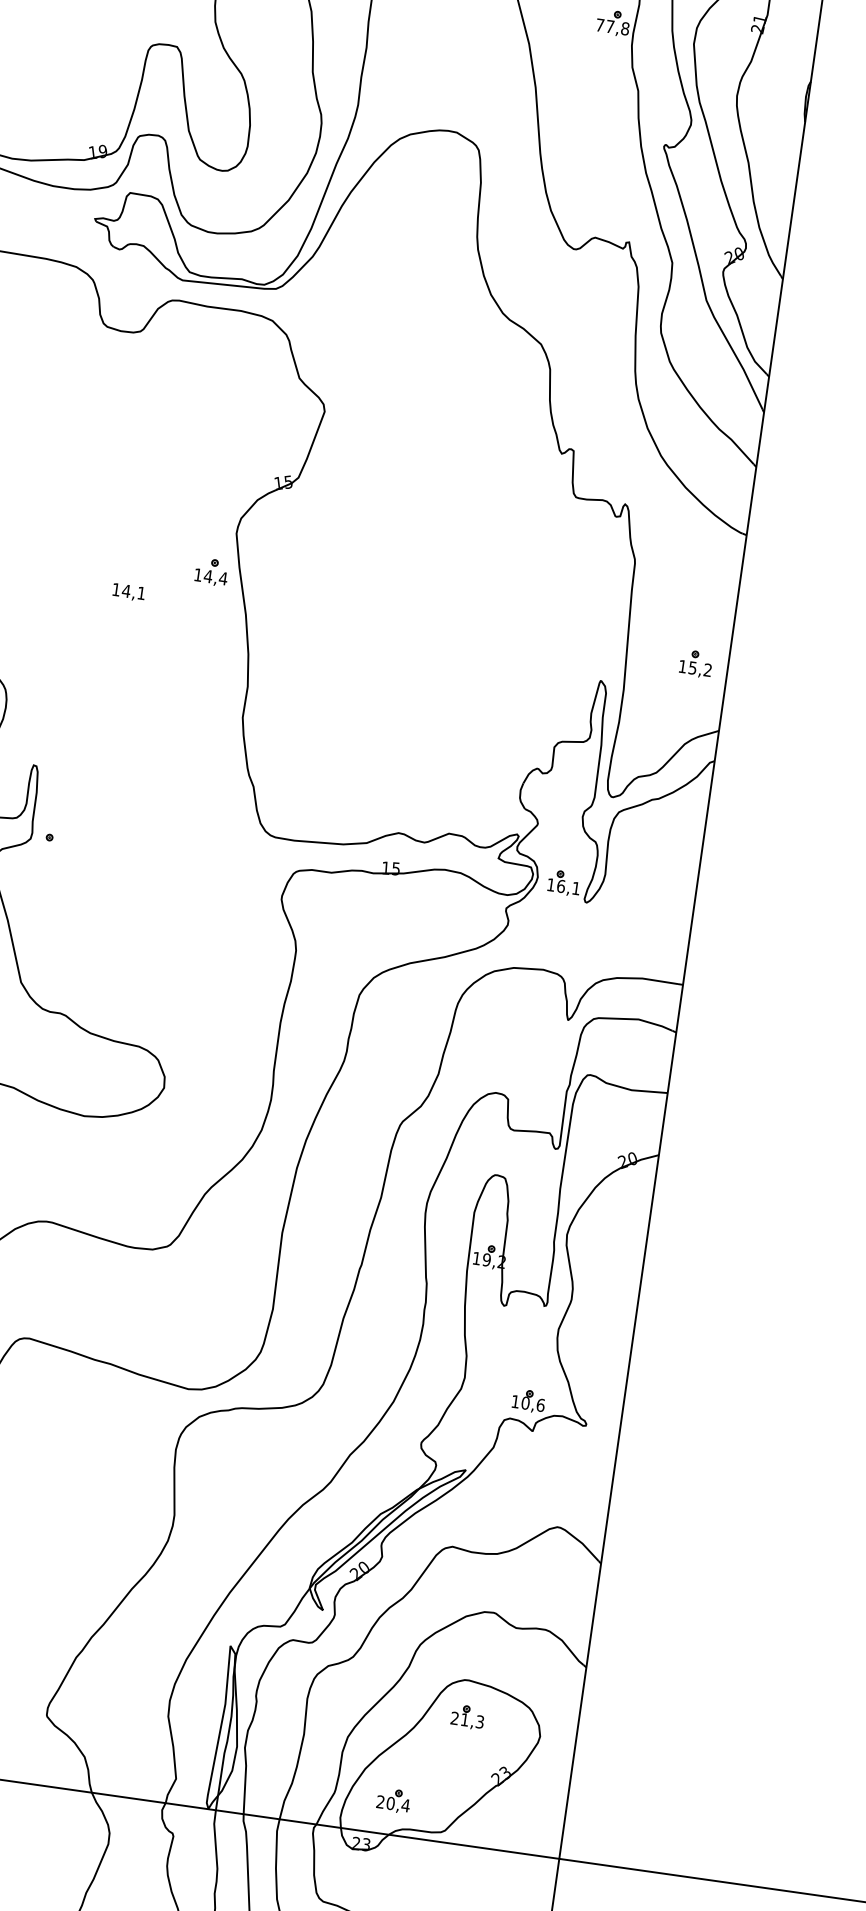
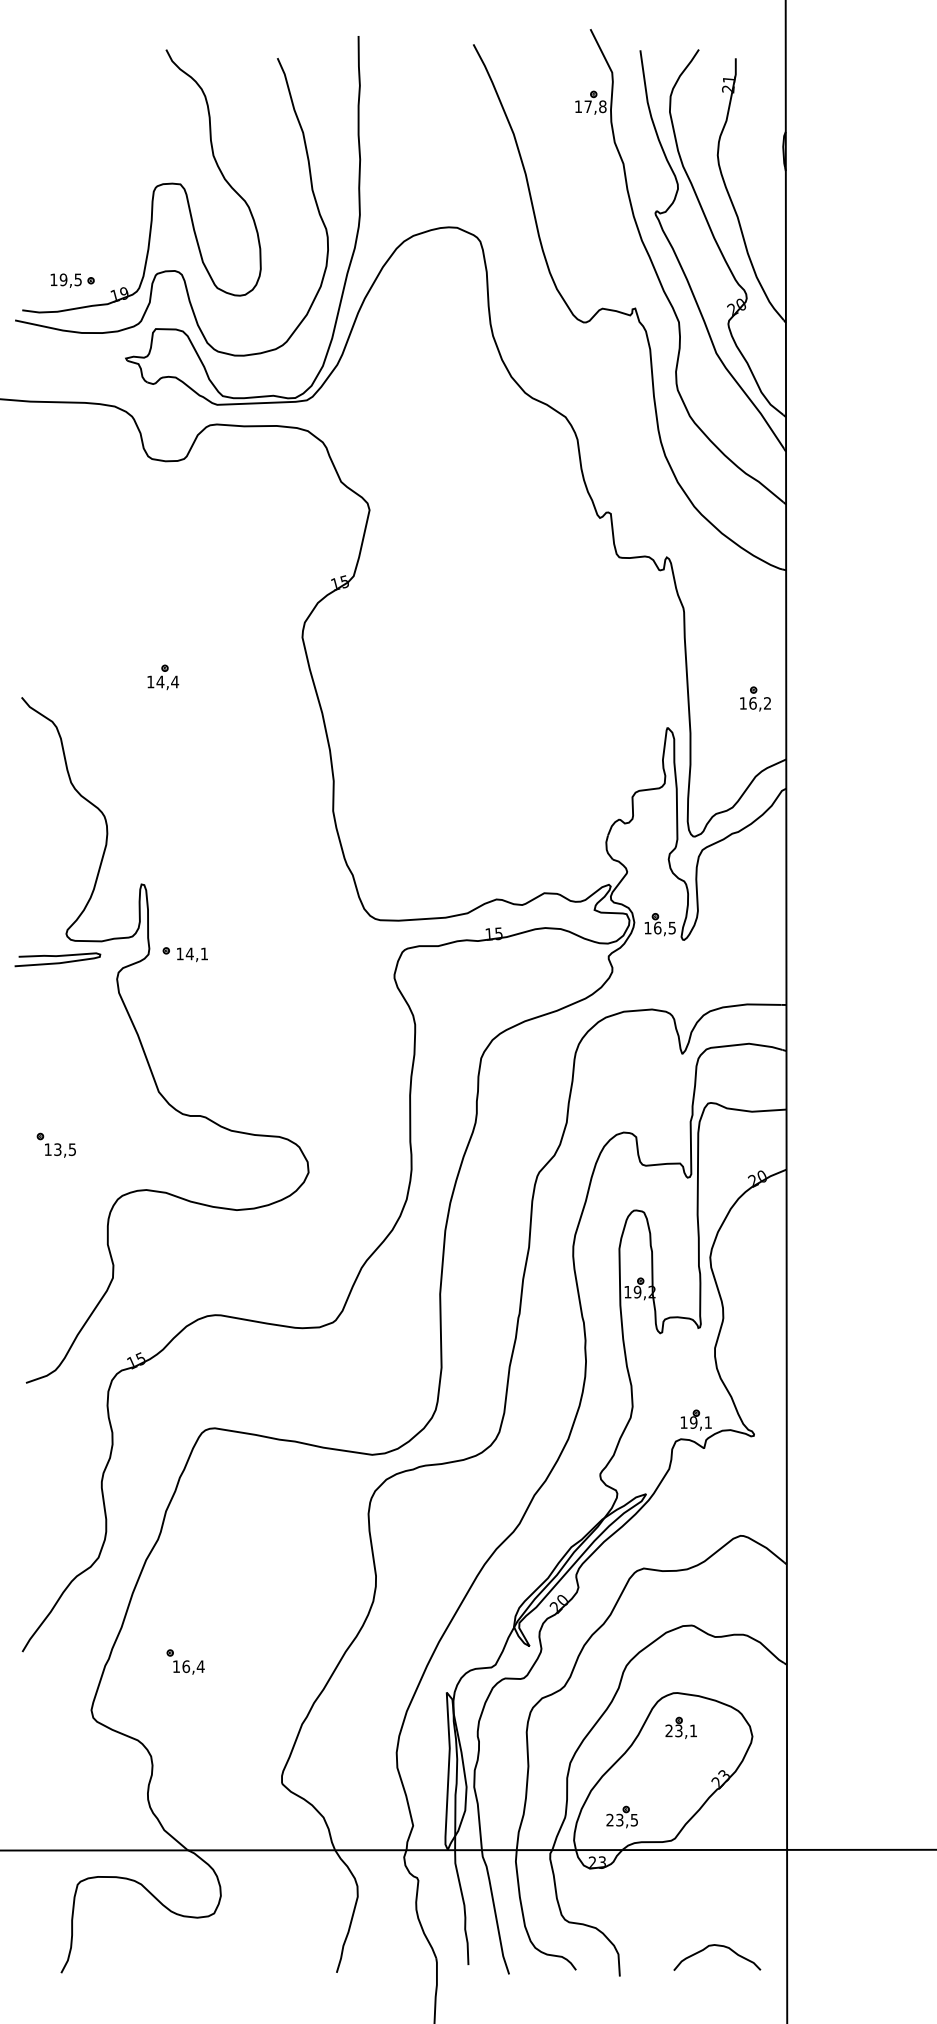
text: (600, 24) -> (578, 106), 77,8 -> 17,8
part: (51, 130) -> (72, 280), added
part: (212, 571) -> (163, 676), moved
text: (129, 592) -> (192, 954), moved
text: (692, 668) -> (752, 703), 15,2 -> 16,2
text: (575, 887) -> (671, 927), 16,1 -> 16,5
text: (532, 1404) -> (700, 1422), 10,6 -> 19,1
text: (472, 1720) -> (686, 1730), 21,3 -> 23,1
text: (398, 1803) -> (627, 1819), 20,4 -> 23,5

